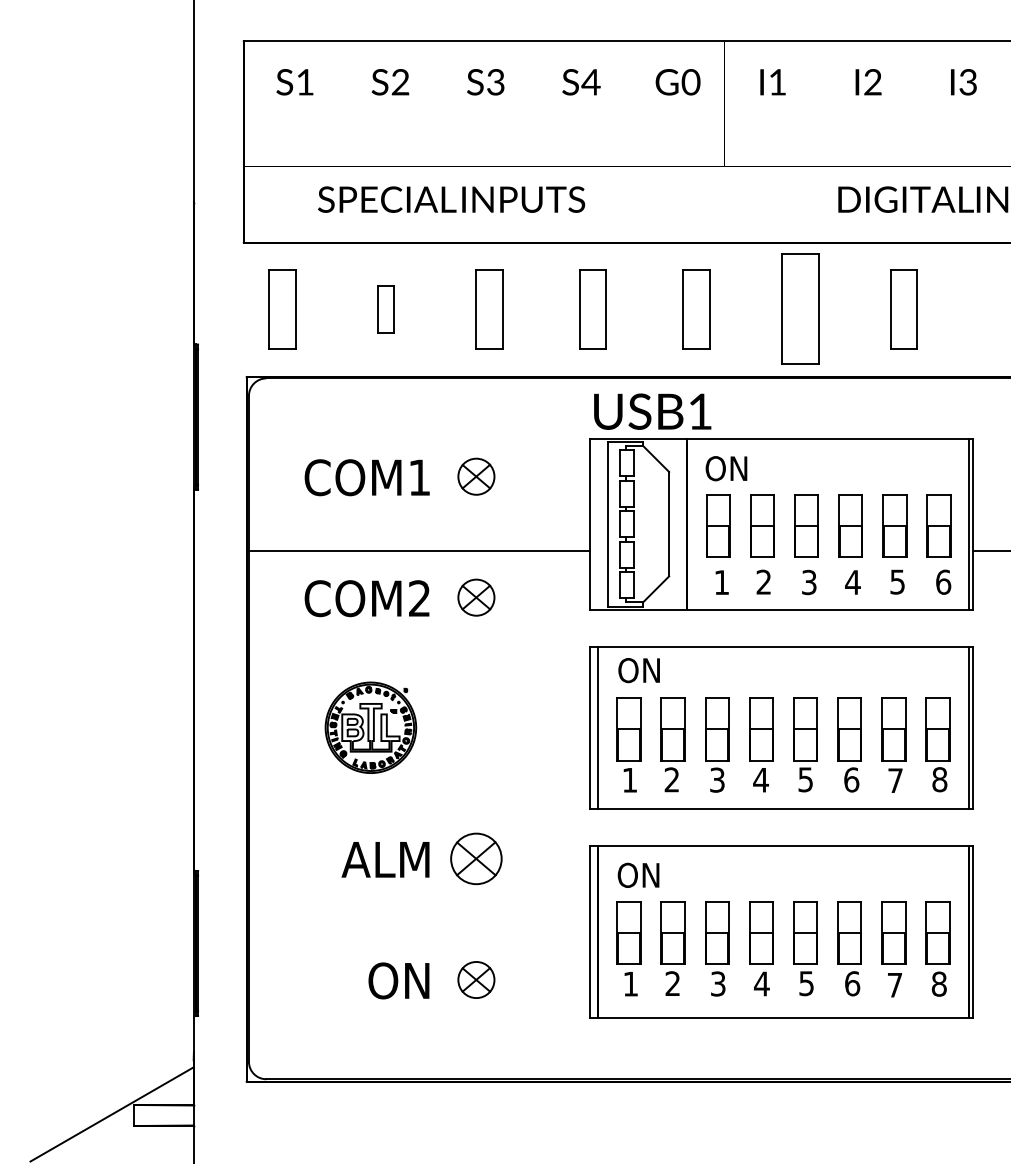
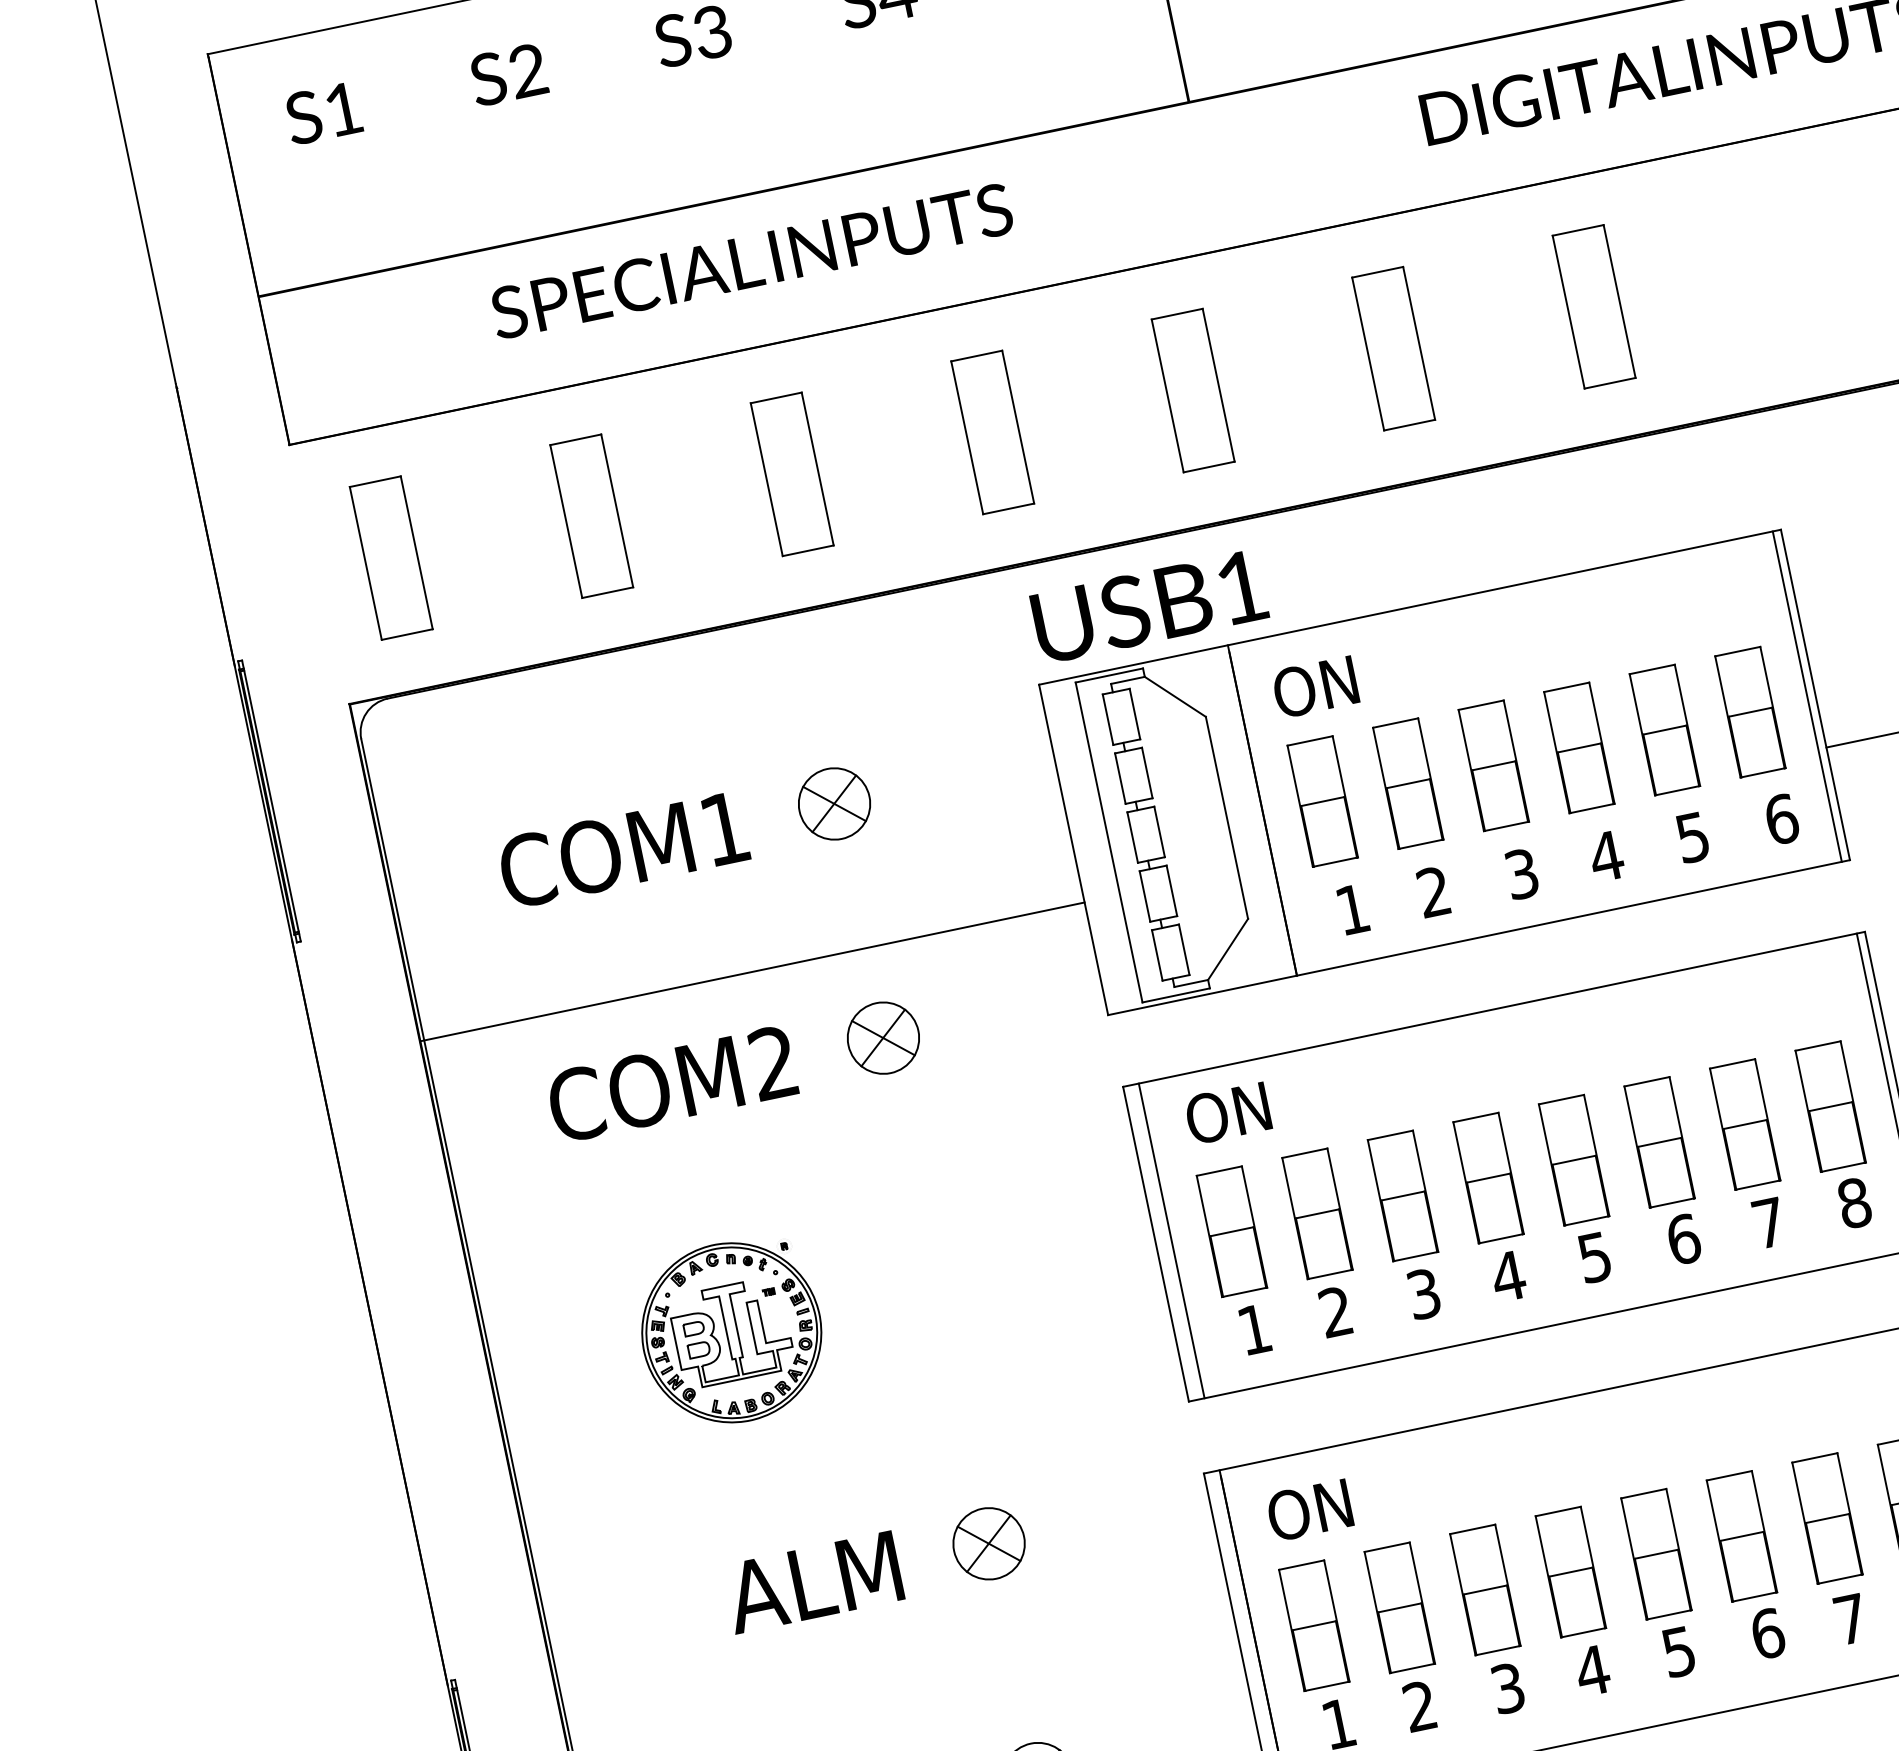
text: (451, 199) -> (751, 260), moved
part: (385, 309) -> (590, 516), size x1.67
part: (799, 309) -> (1392, 349), size x0.71
part: (476, 858) -> (989, 1543), size x0.71

